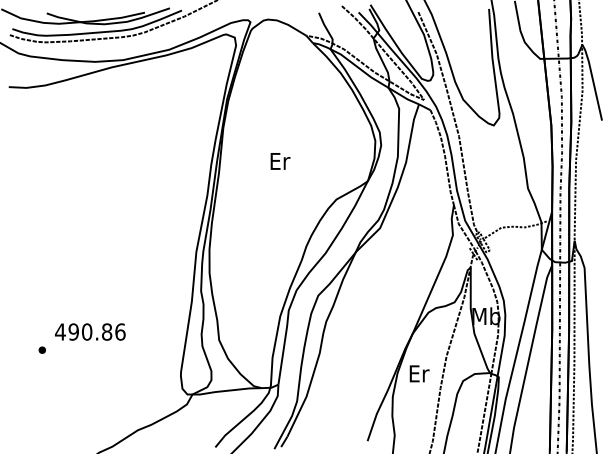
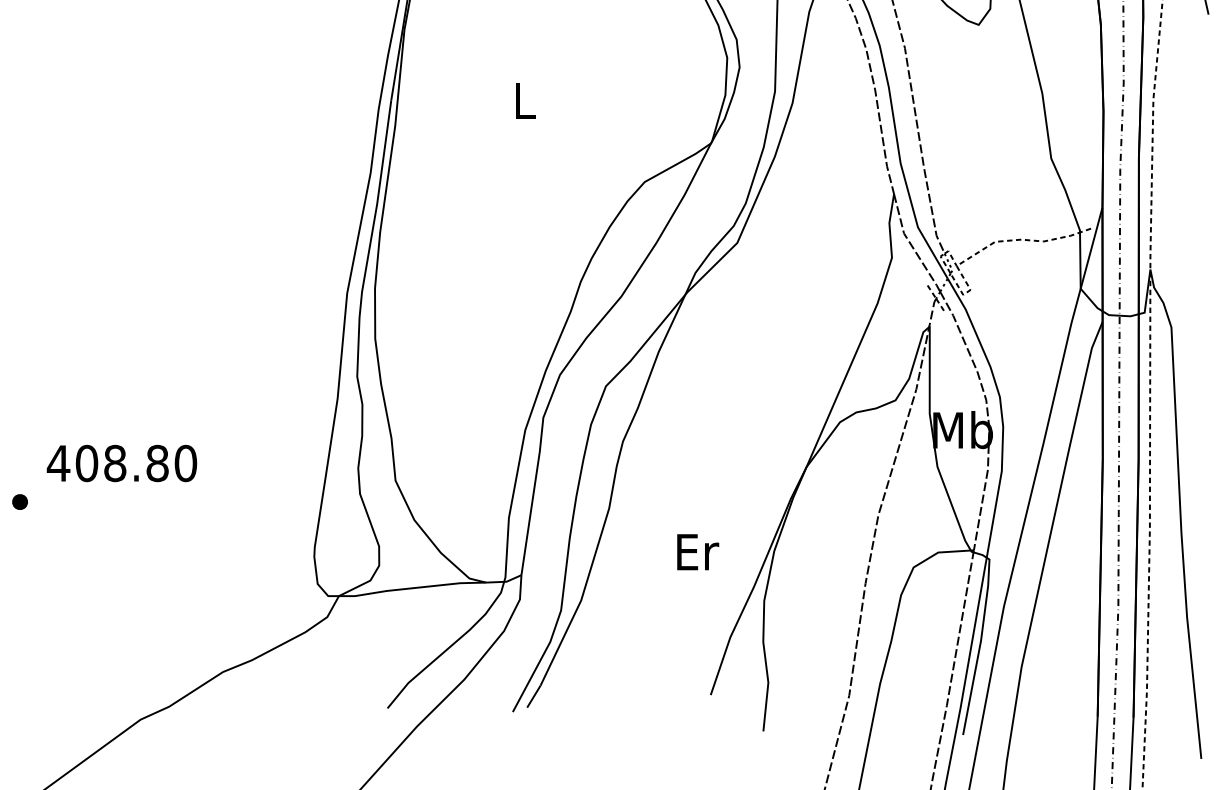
text: (280, 161) -> (525, 101), Er -> L
text: (96, 331) -> (135, 462), 490.86 -> 408.80
text: (419, 373) -> (697, 551), moved

